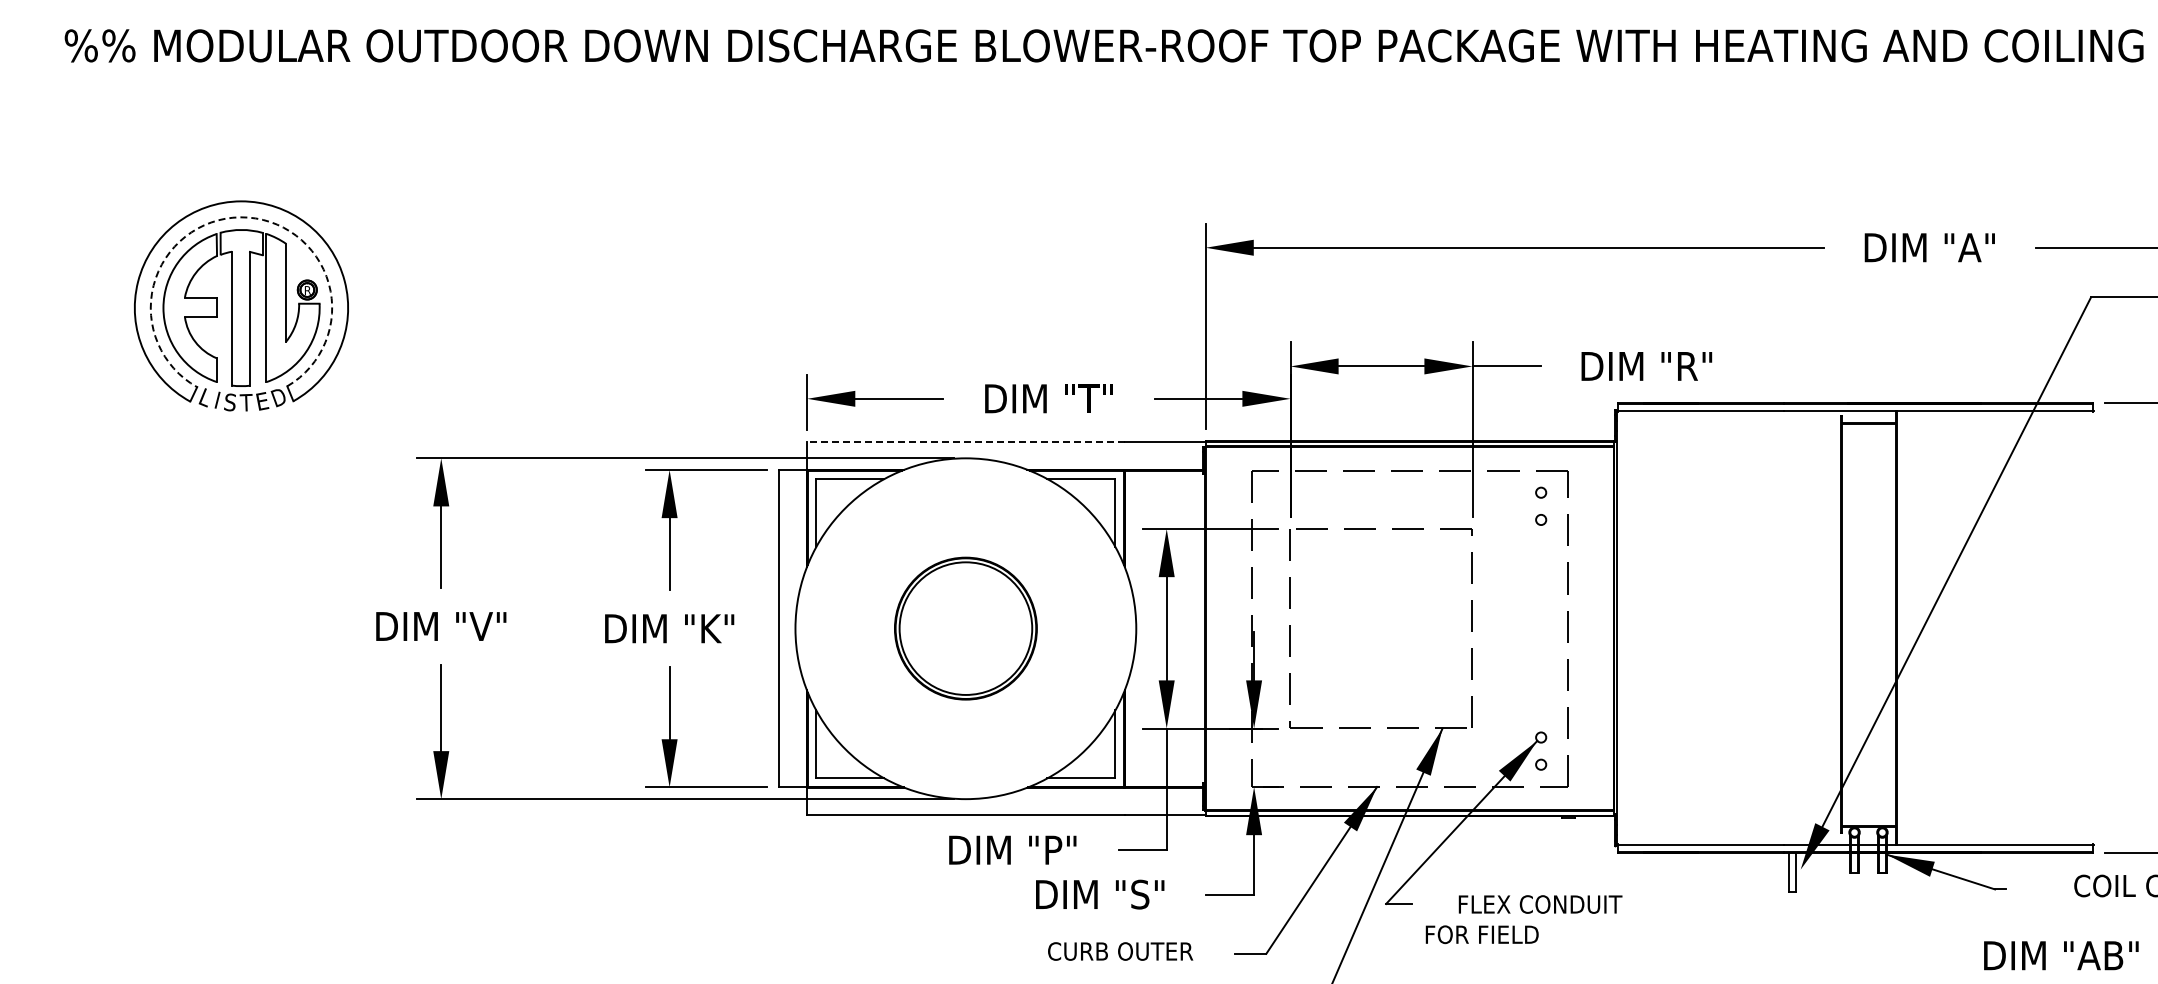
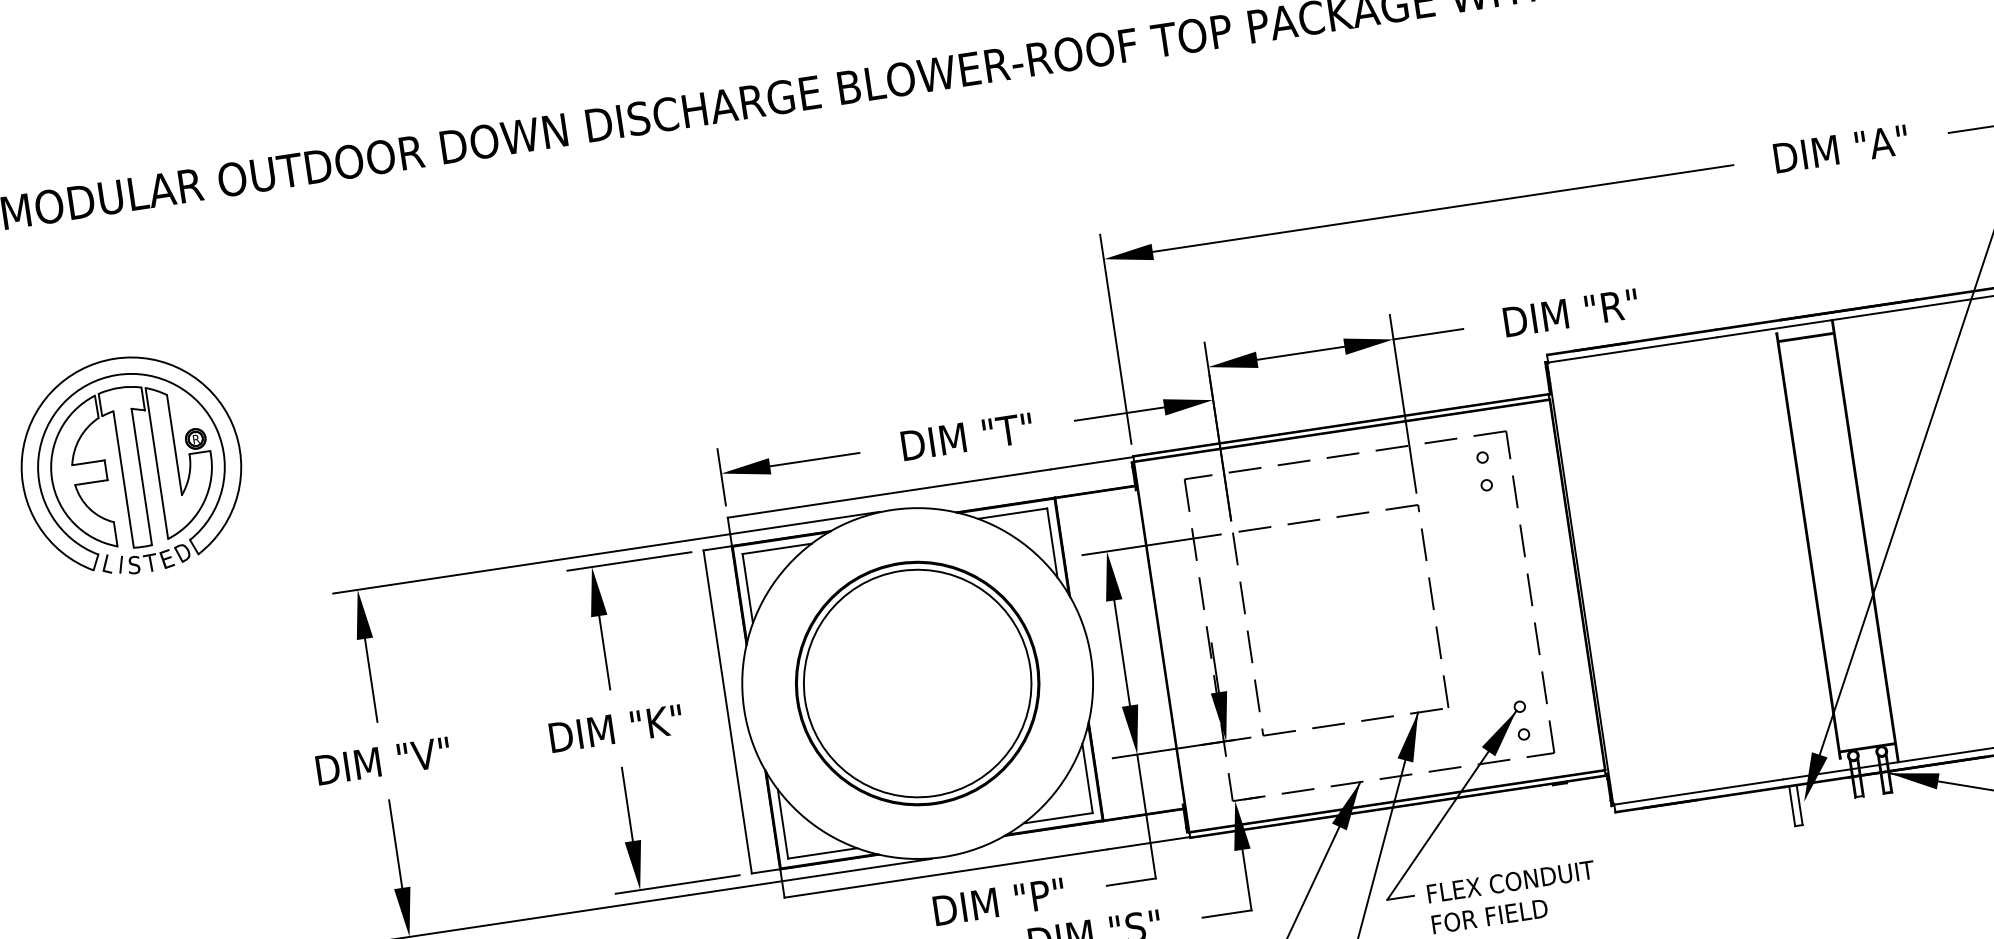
arc: (240, 217) -> (116, 375), dashed -> solid
line: (965, 442) -> (888, 494), dashed -> solid
part: (965, 628) -> (917, 683), size x1.67
text: (1540, 904) -> (1510, 881), moved

